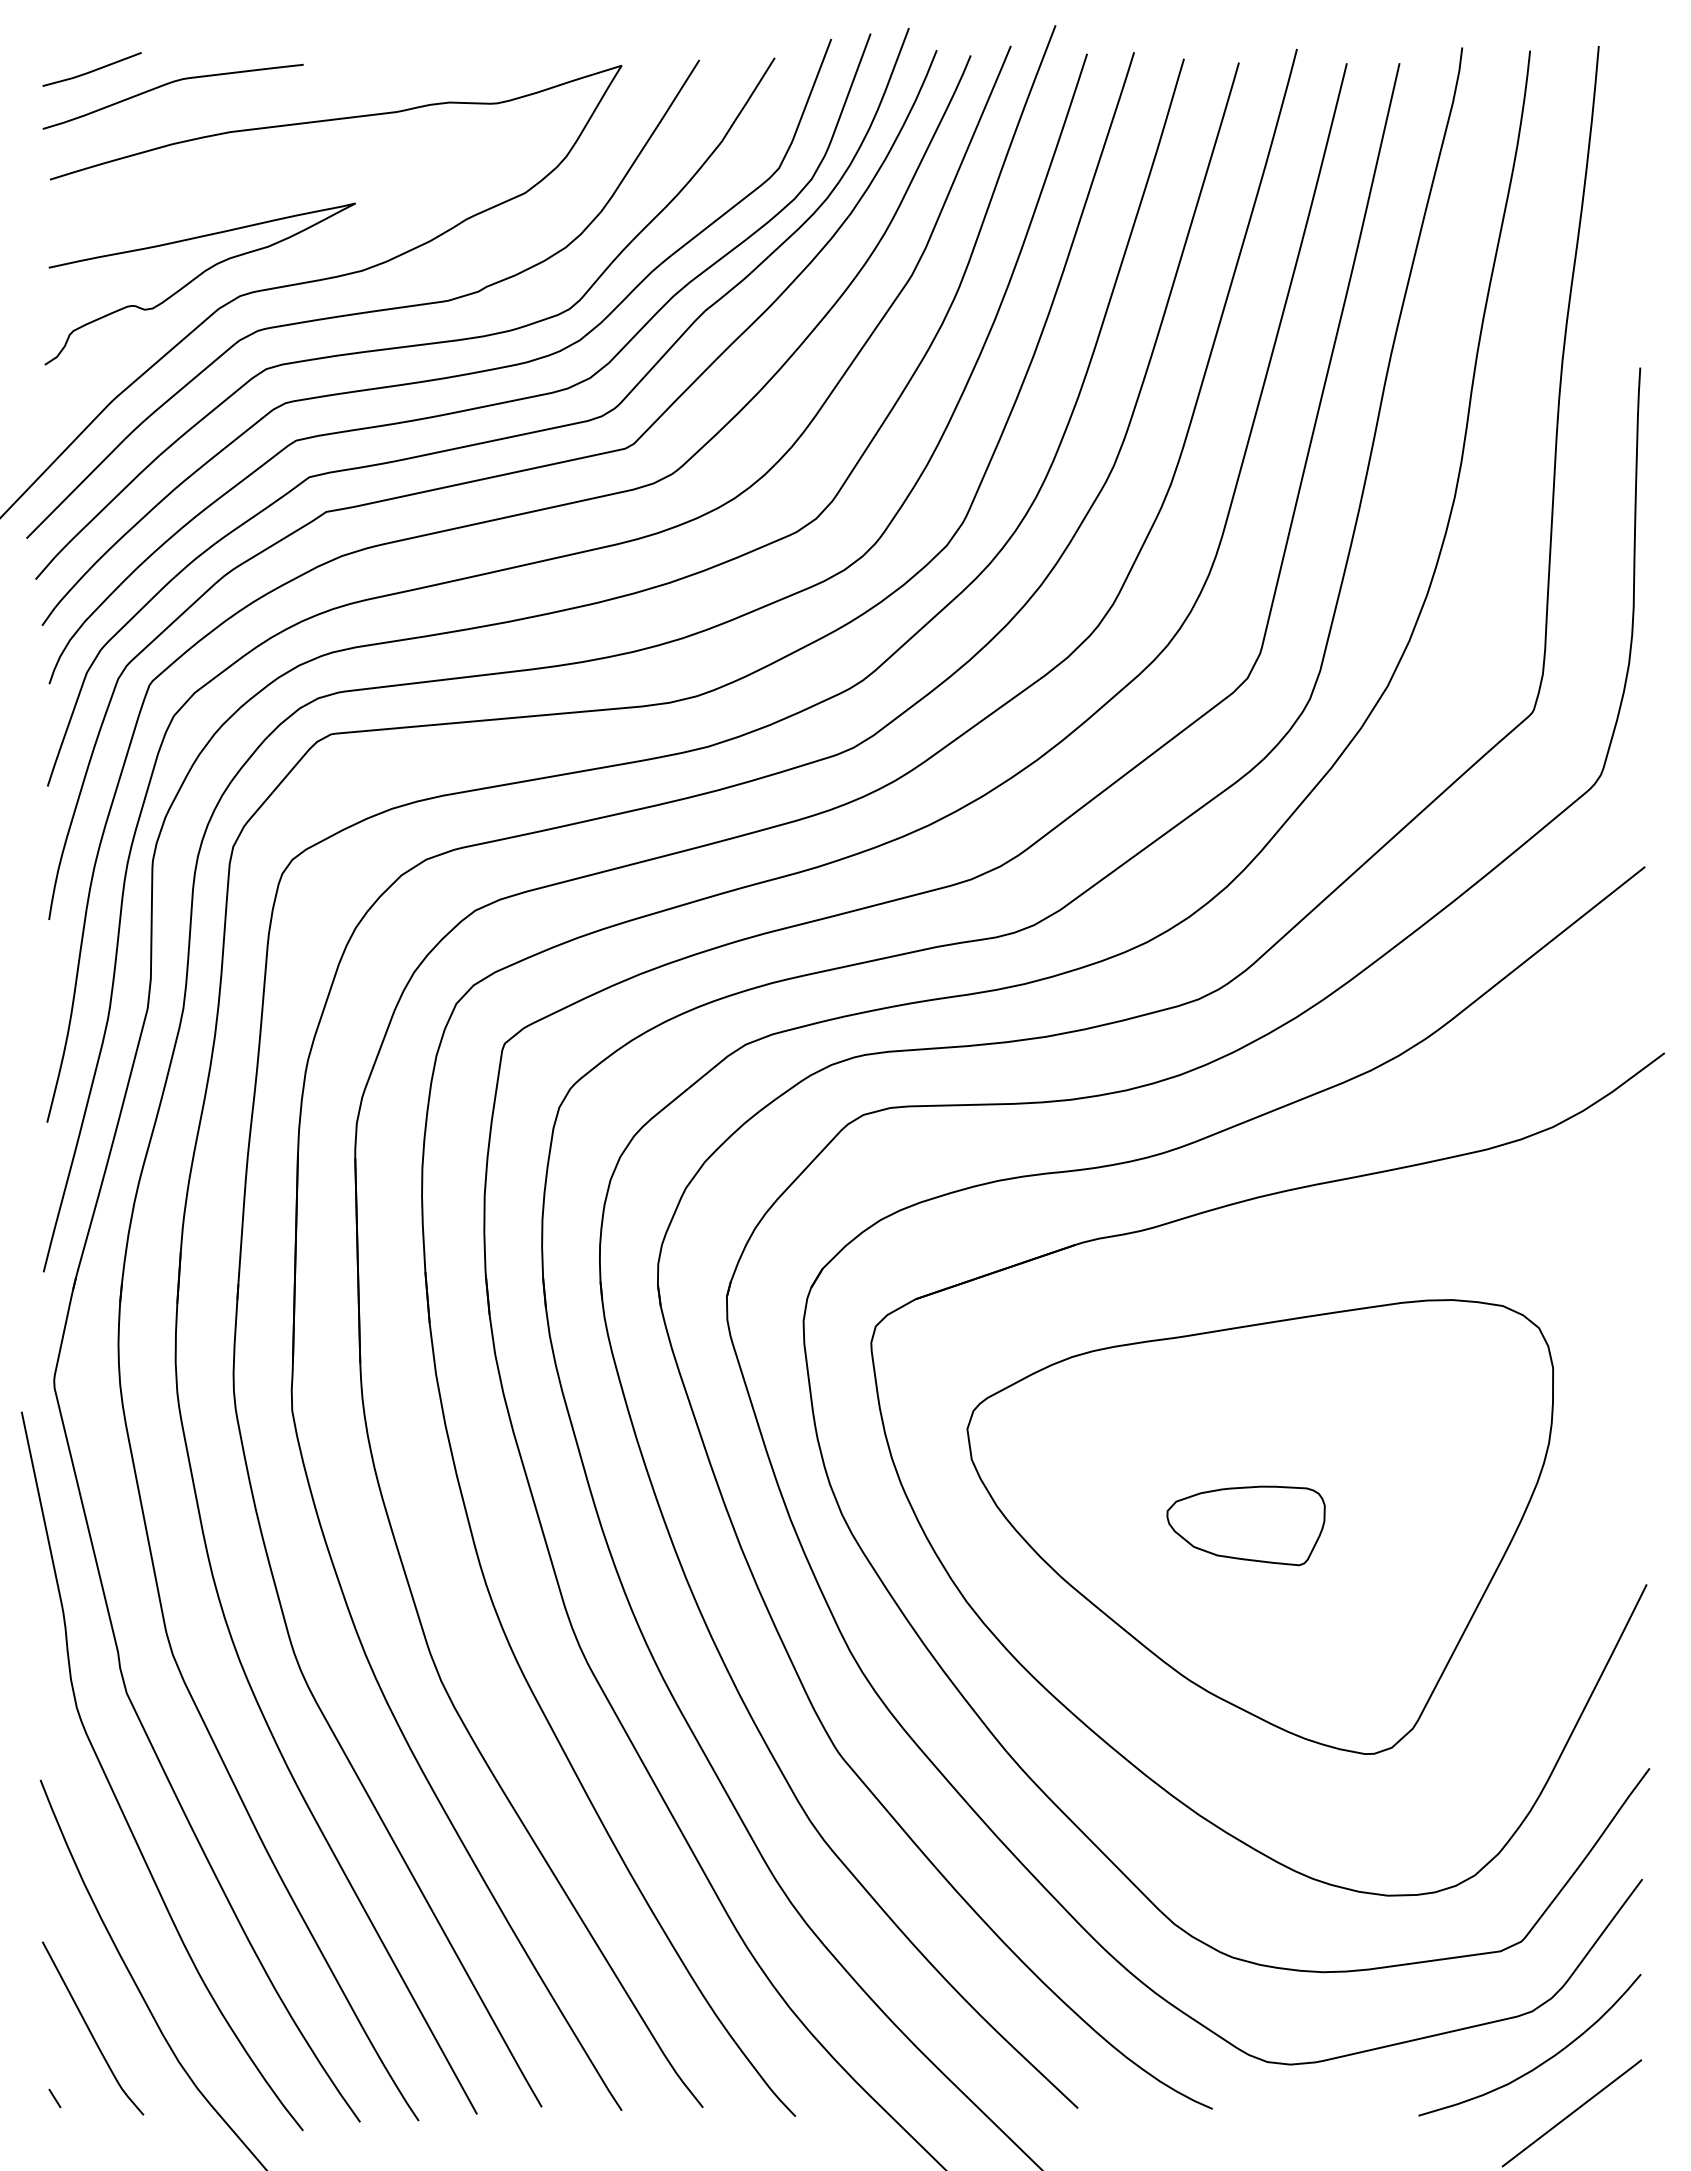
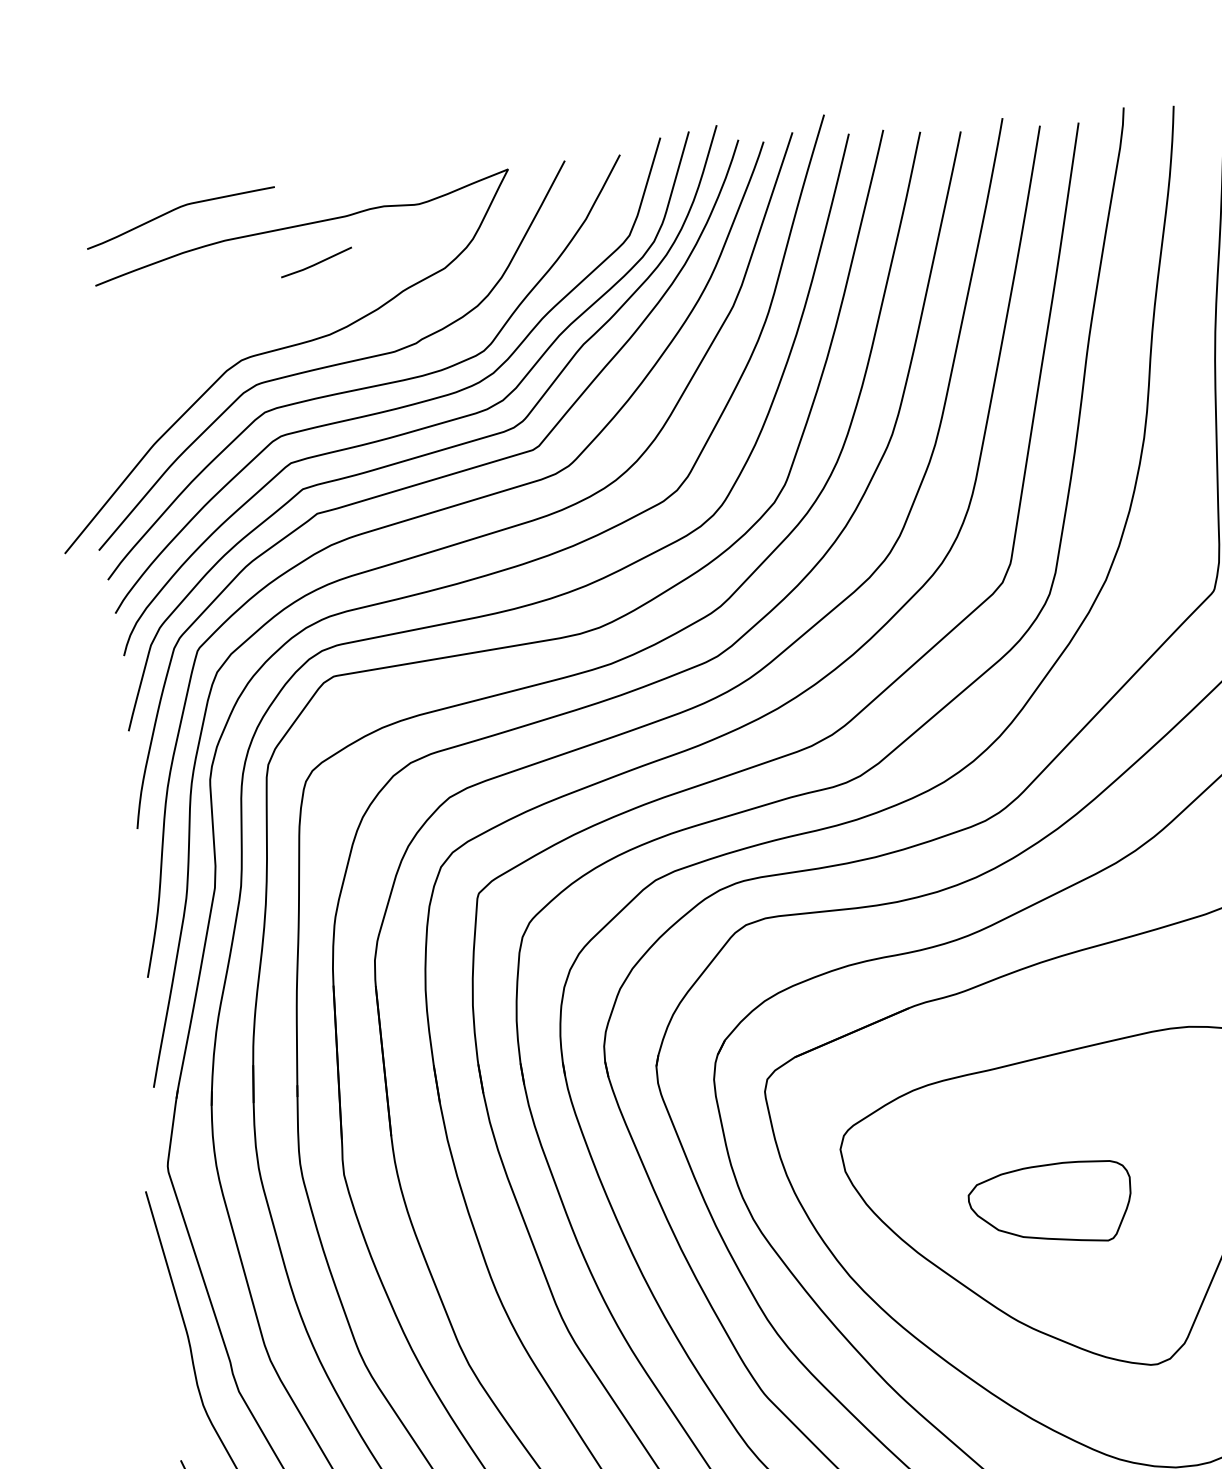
line: (91, 70) -> (316, 263), moved
curve: (195, 279) -> (207, 350), removed
part: (1245, 1525) -> (1050, 1204), size x1.4

